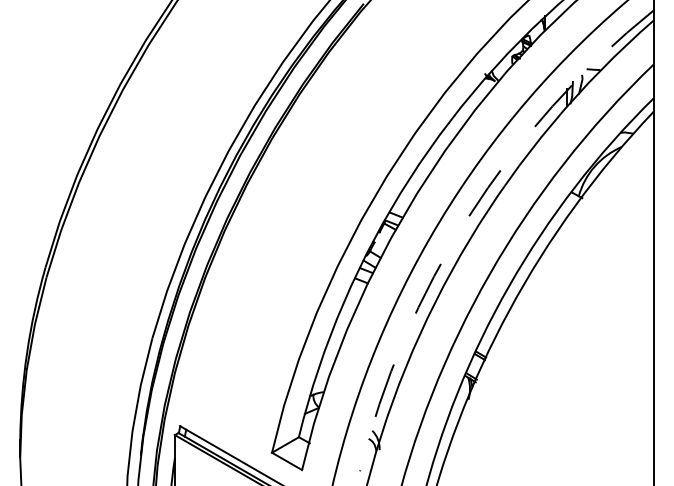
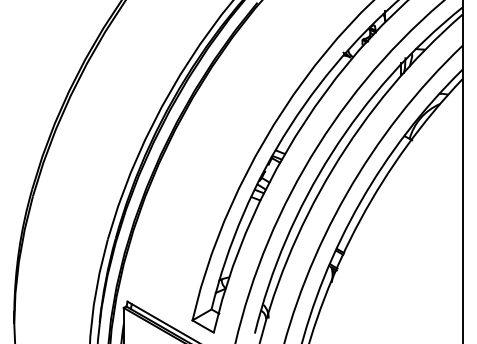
arc: (468, 216) -> (331, 153), dashed -> solid

